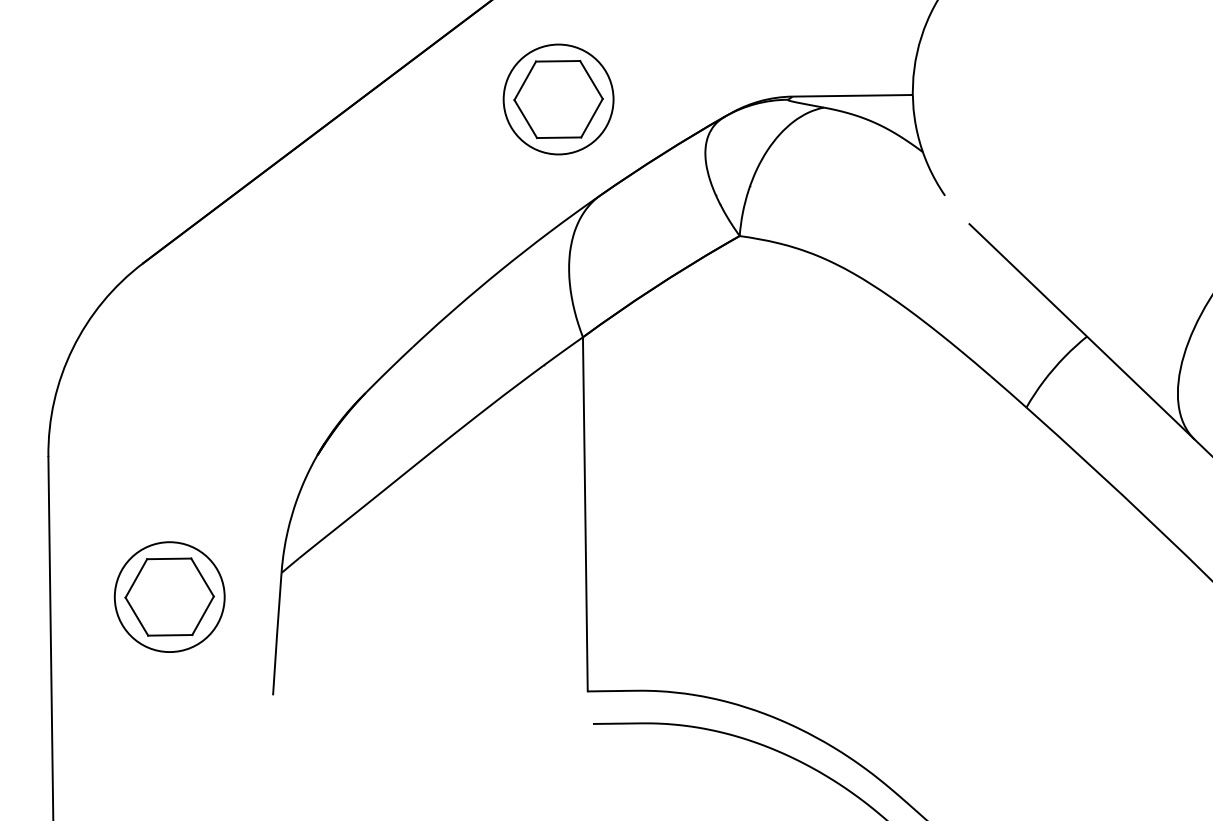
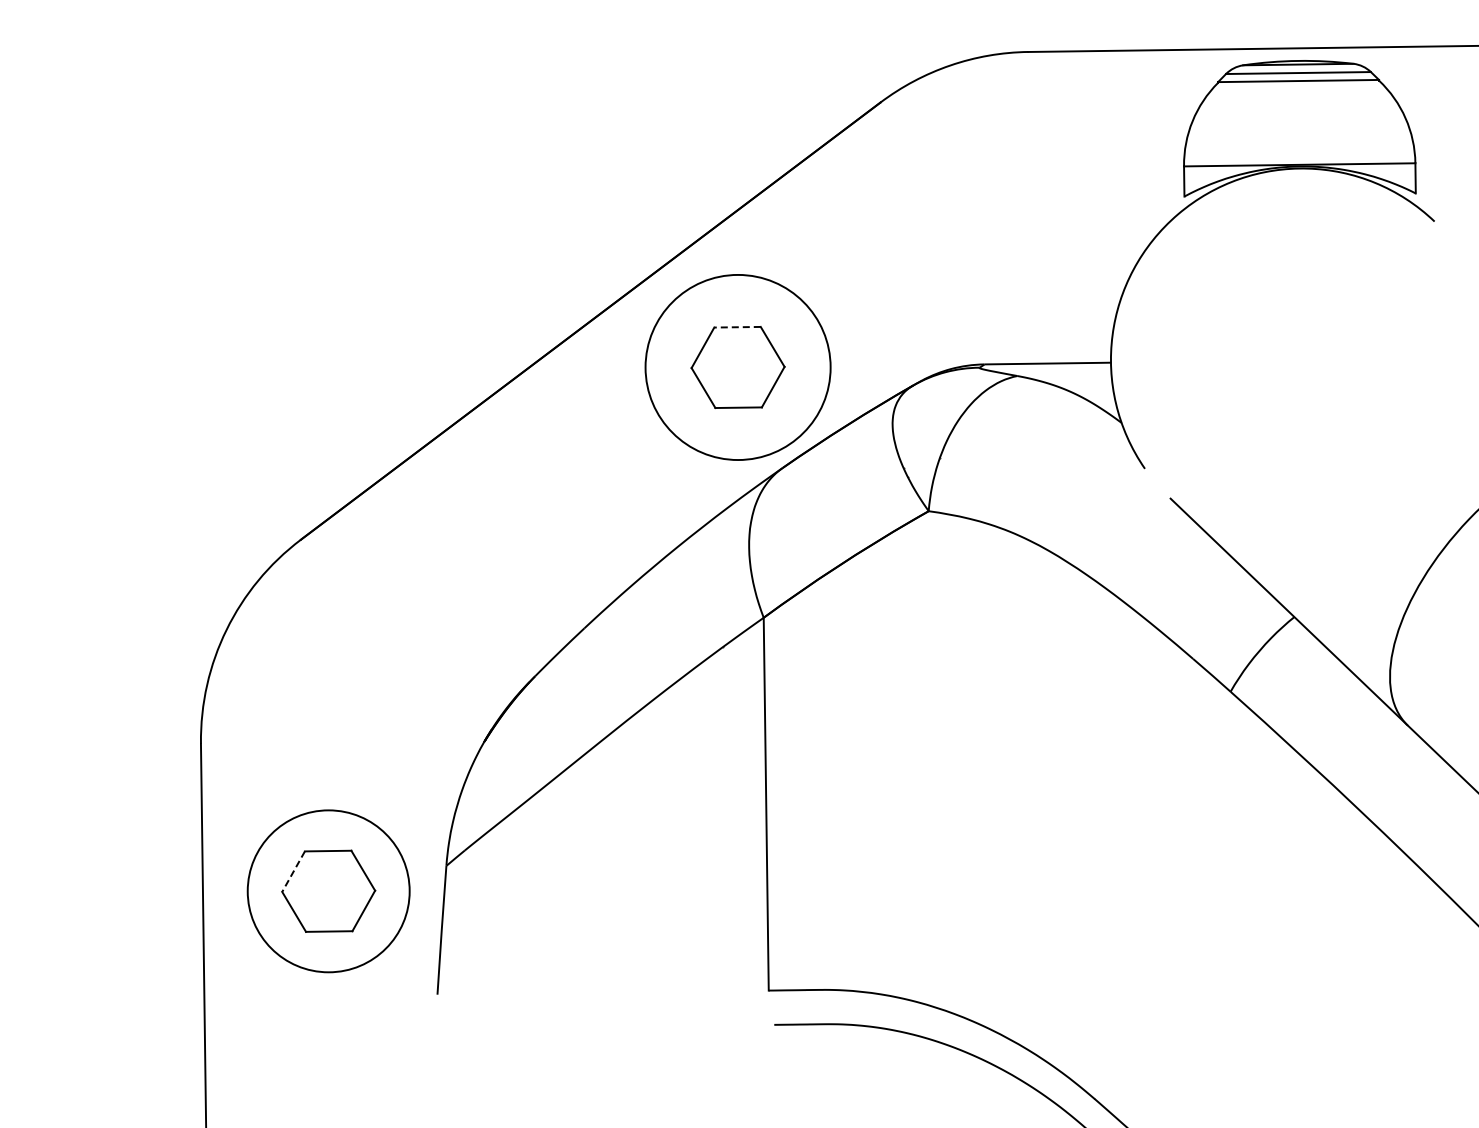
line: (558, 61) -> (737, 327), solid -> dashed
circle: (558, 99) -> (737, 367), size x1.6
line: (136, 579) -> (293, 872), solid -> dashed
circle: (169, 597) -> (328, 891), size x1.4

